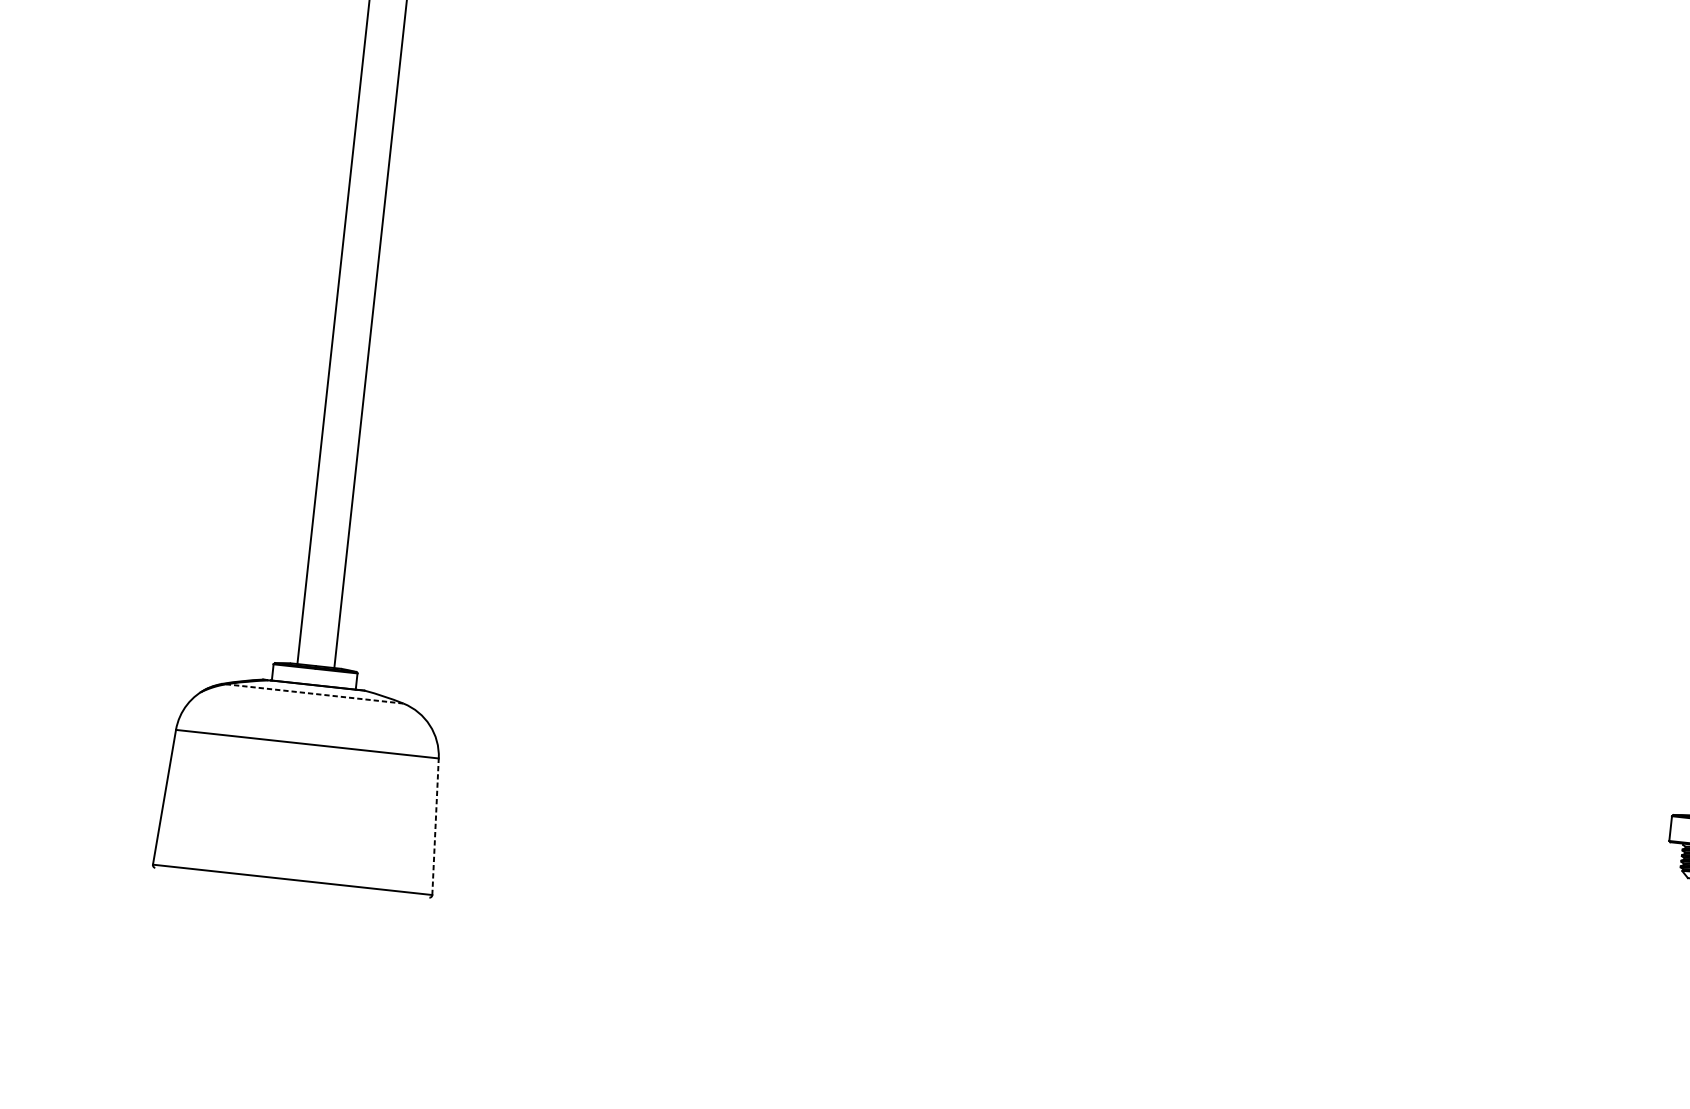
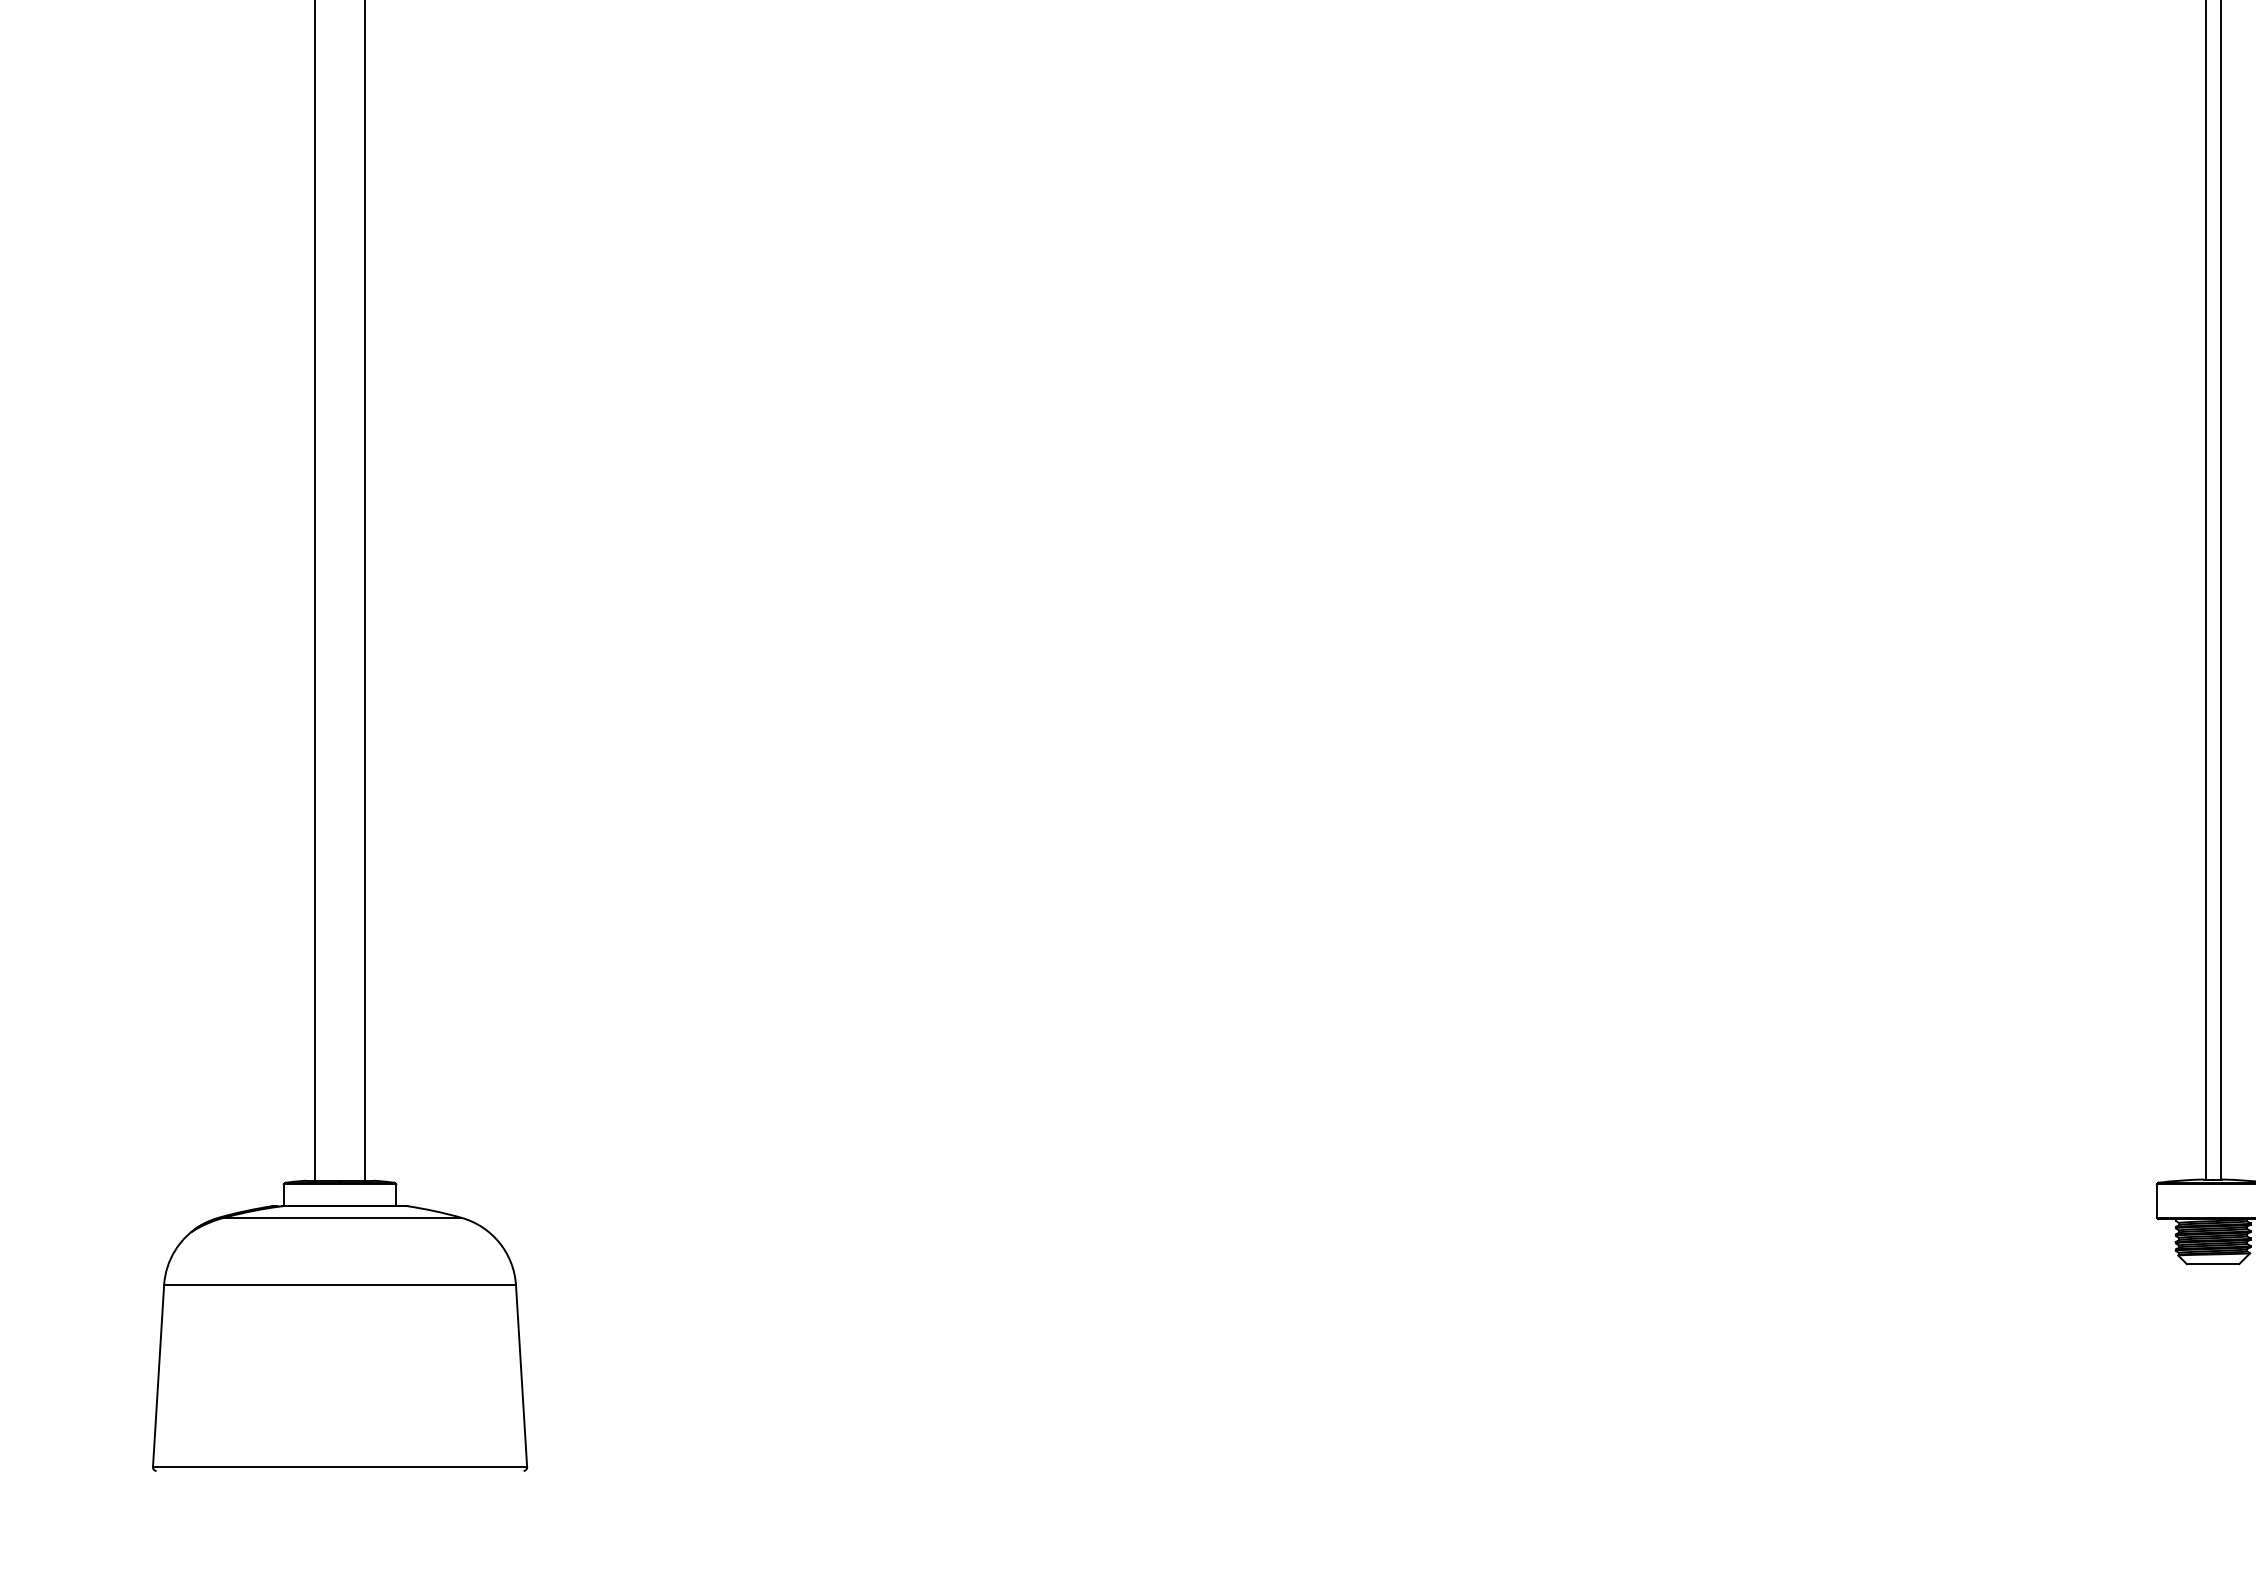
line: (314, 693) -> (342, 1217), dashed -> solid
line: (435, 826) -> (521, 1375), dashed -> solid

